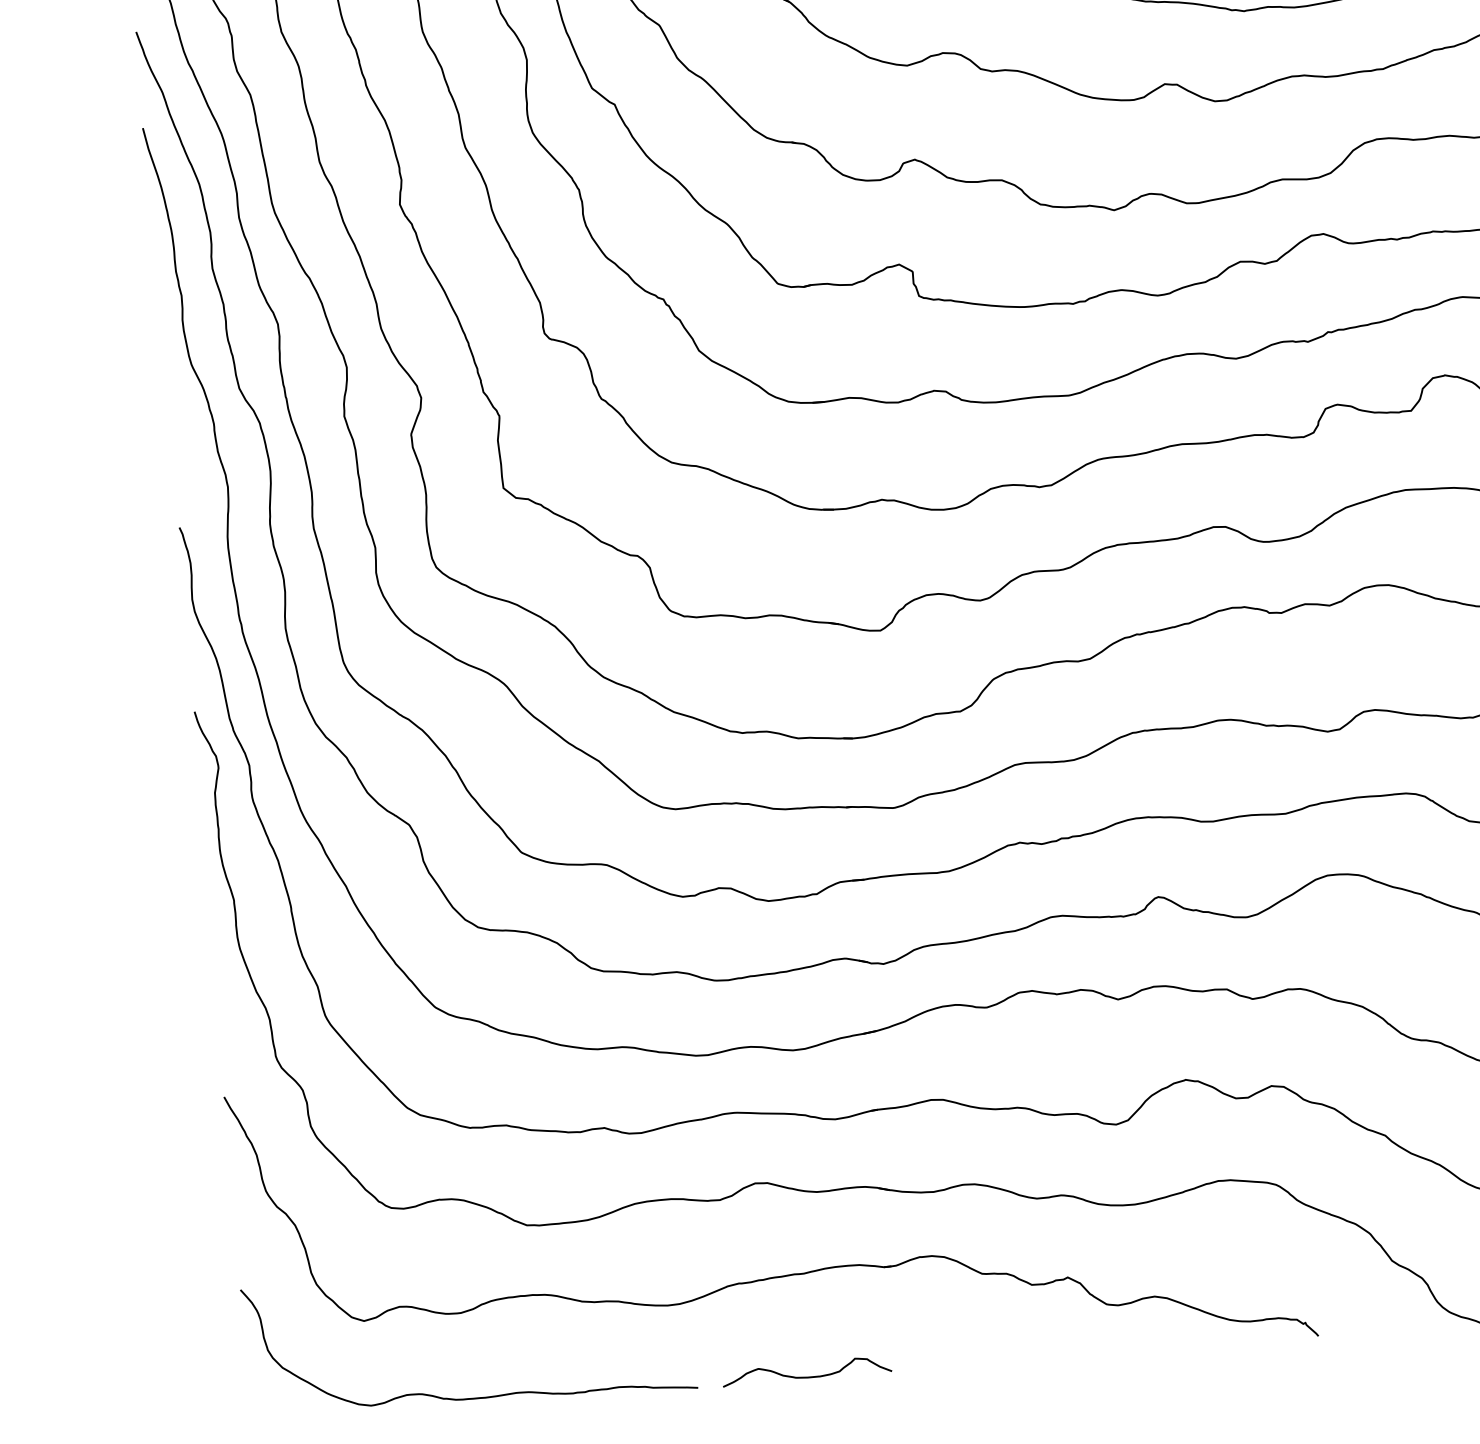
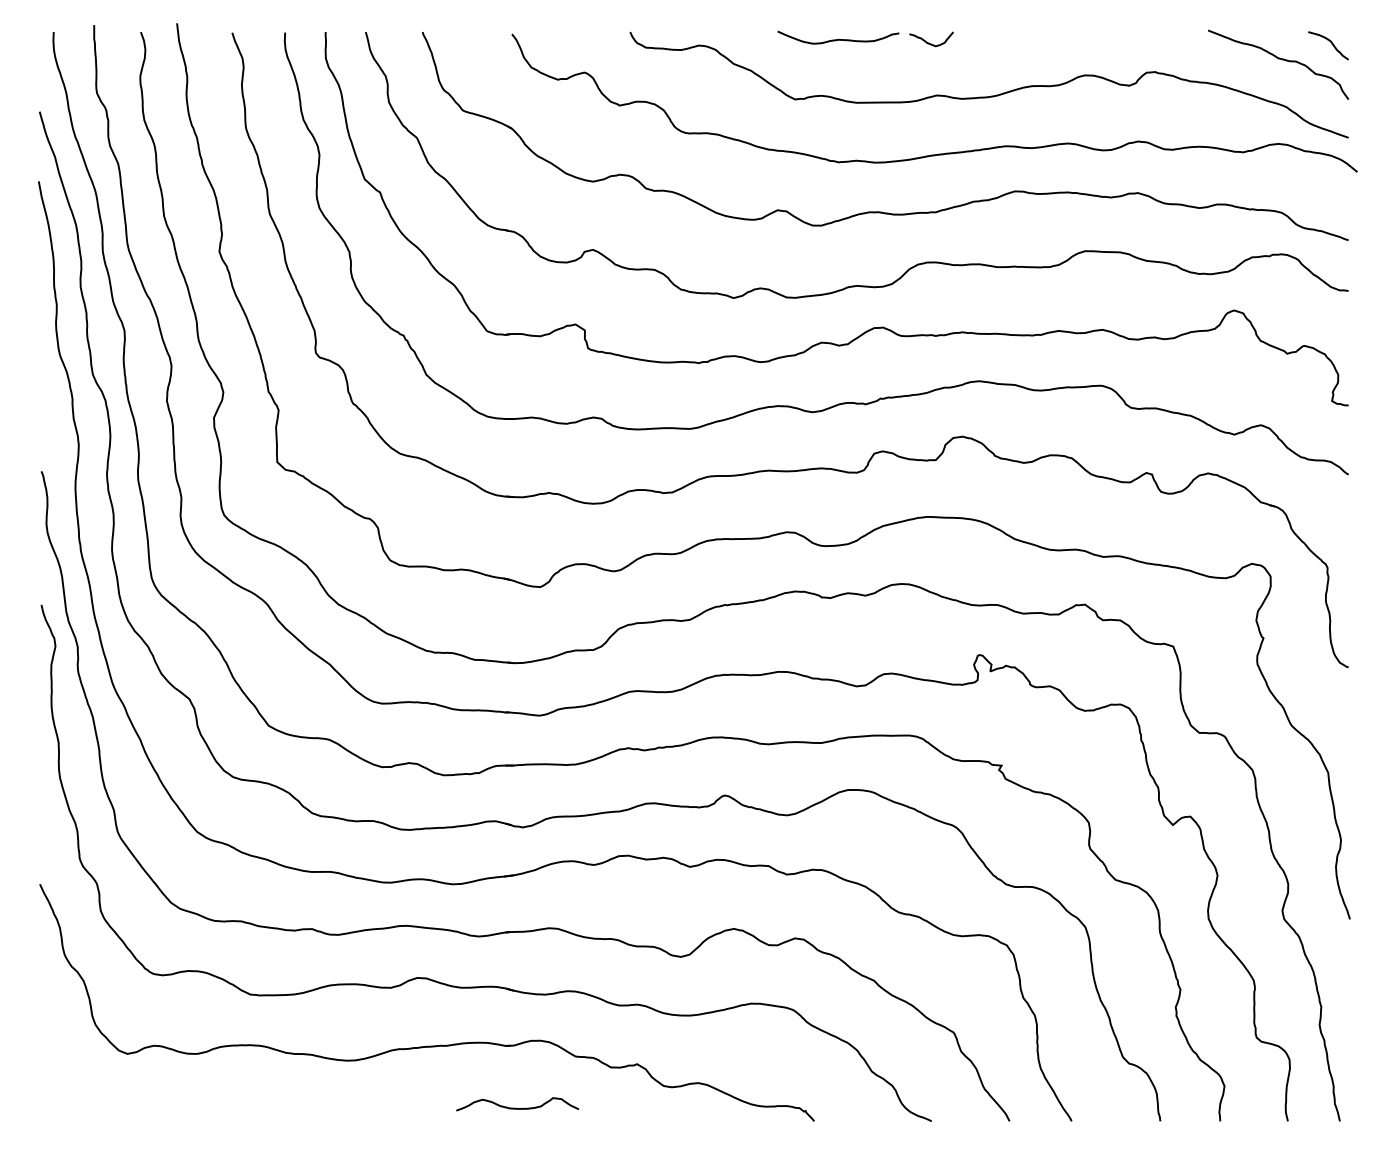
curve: (805, 1375) -> (516, 1107), moved
curve: (473, 1397) -> (201, 1115), removed

